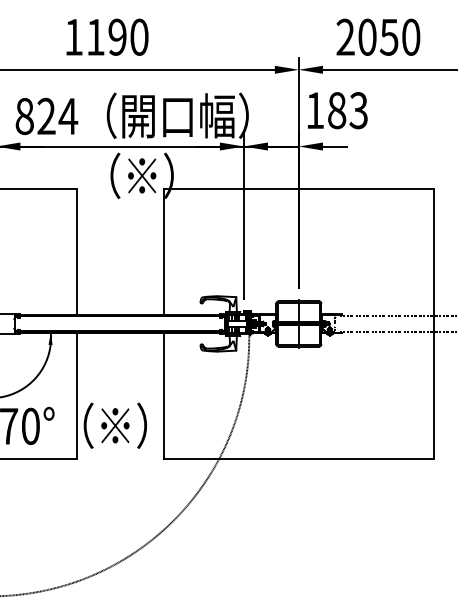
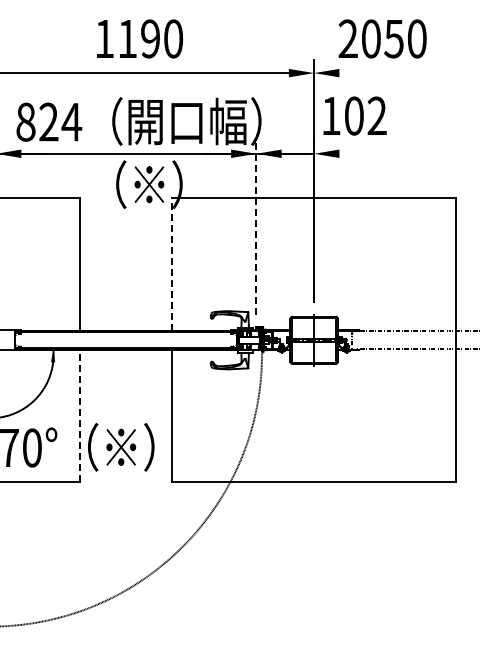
text: (108, 36) -> (140, 38), moved
text: (378, 36) -> (382, 38), moved
line: (389, 70) -> (409, 73), removed
text: (347, 110) -> (365, 115), 183 -> 102
line: (334, 146) -> (351, 153), removed
line: (244, 216) -> (256, 227), solid -> dashed
line: (164, 250) -> (172, 263), solid -> dashed
line: (76, 395) -> (80, 415), solid -> dashed

